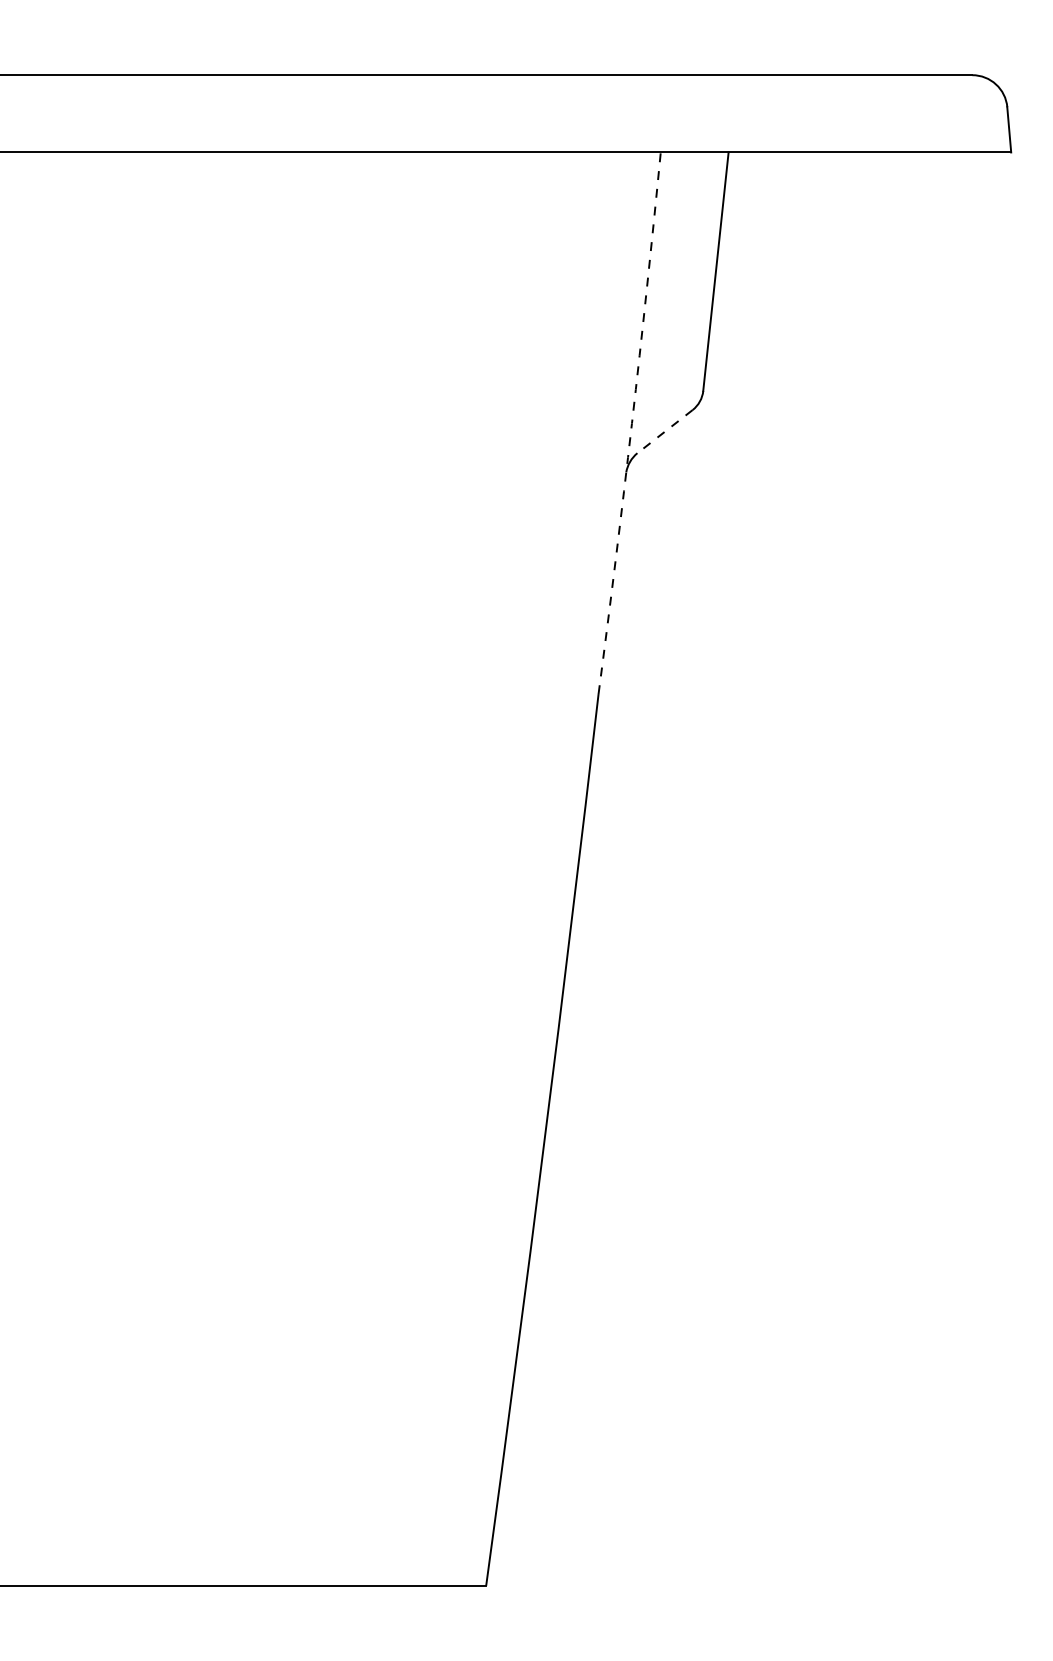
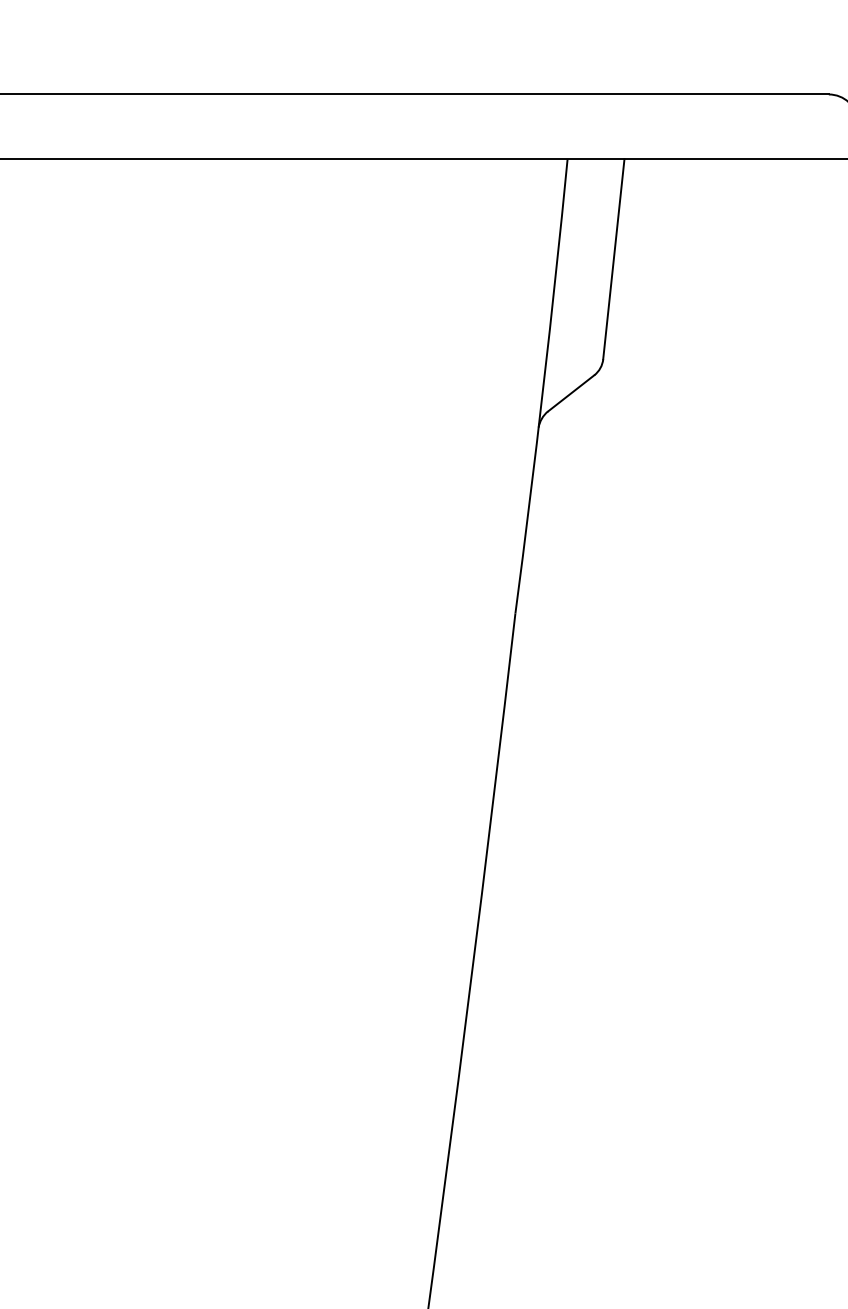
arc: (631, 423) -> (543, 386), dashed -> solid
line: (664, 431) -> (570, 393), dashed -> solid

